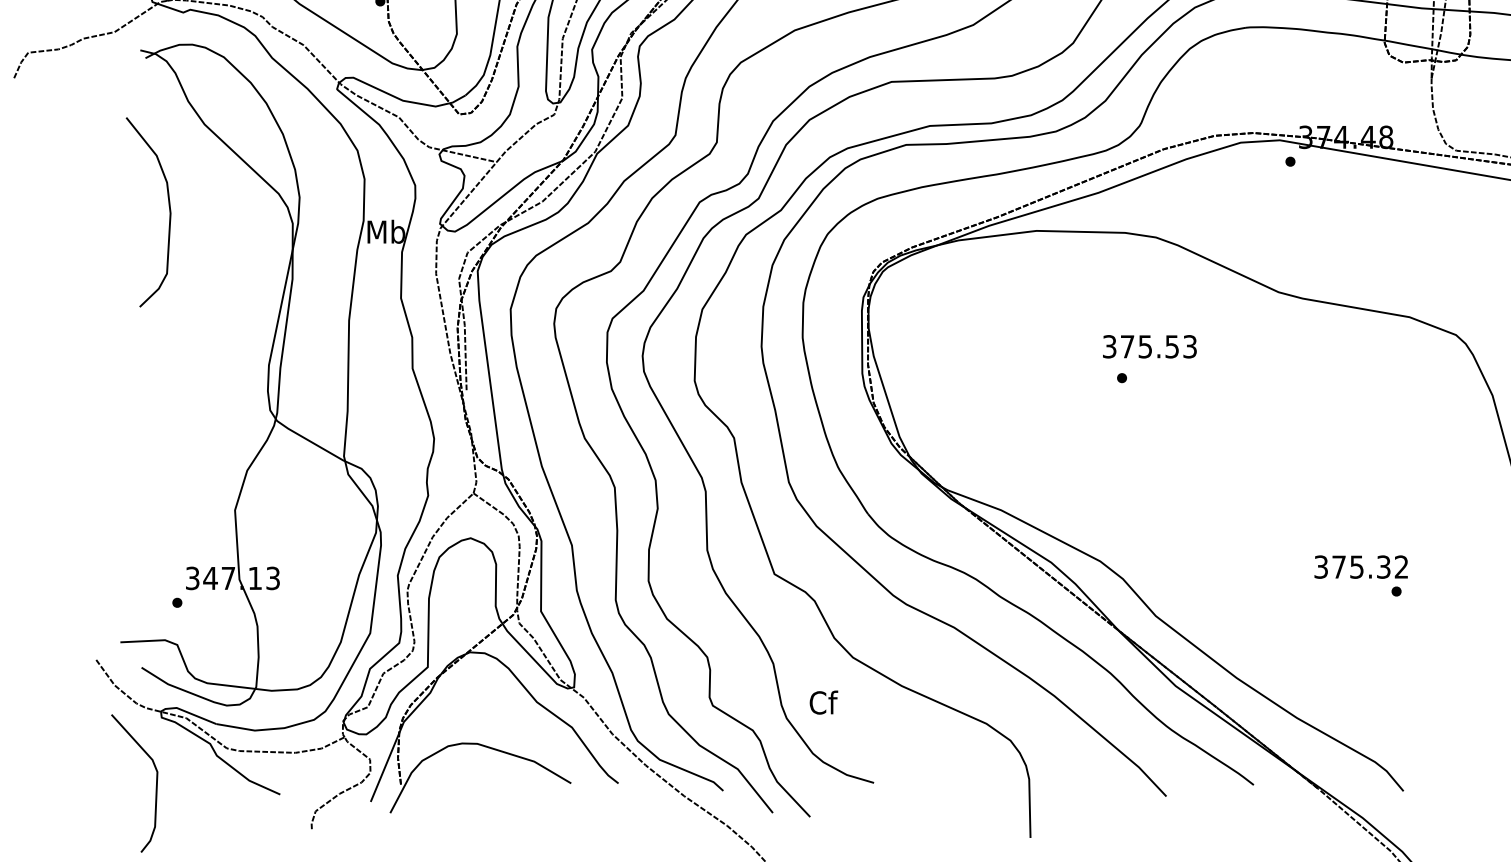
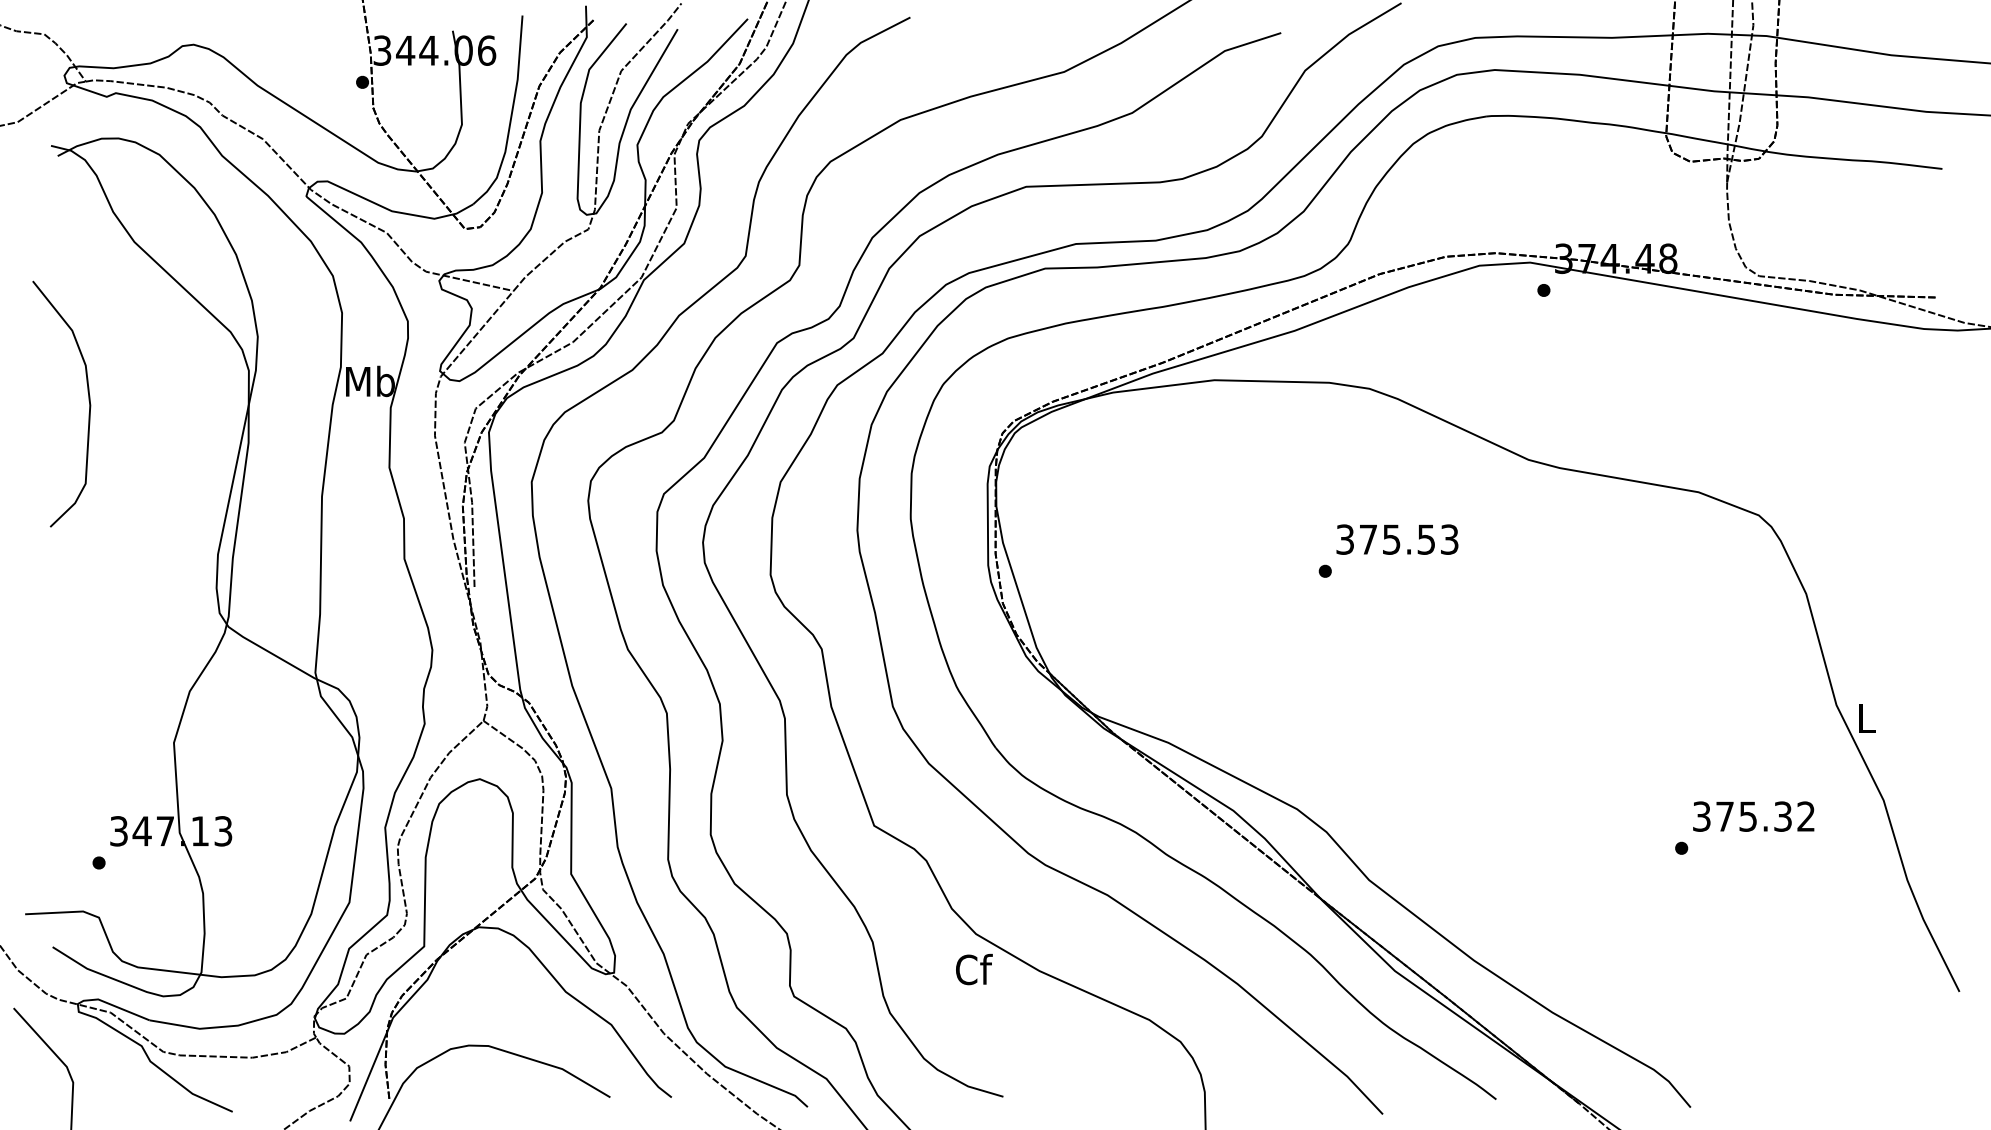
curve: (169, 209) -> (88, 400), moved
text: (1149, 346) -> (1397, 539), moved
text: (1361, 567) -> (1753, 816), moved
text: (824, 702) -> (974, 969), moved

